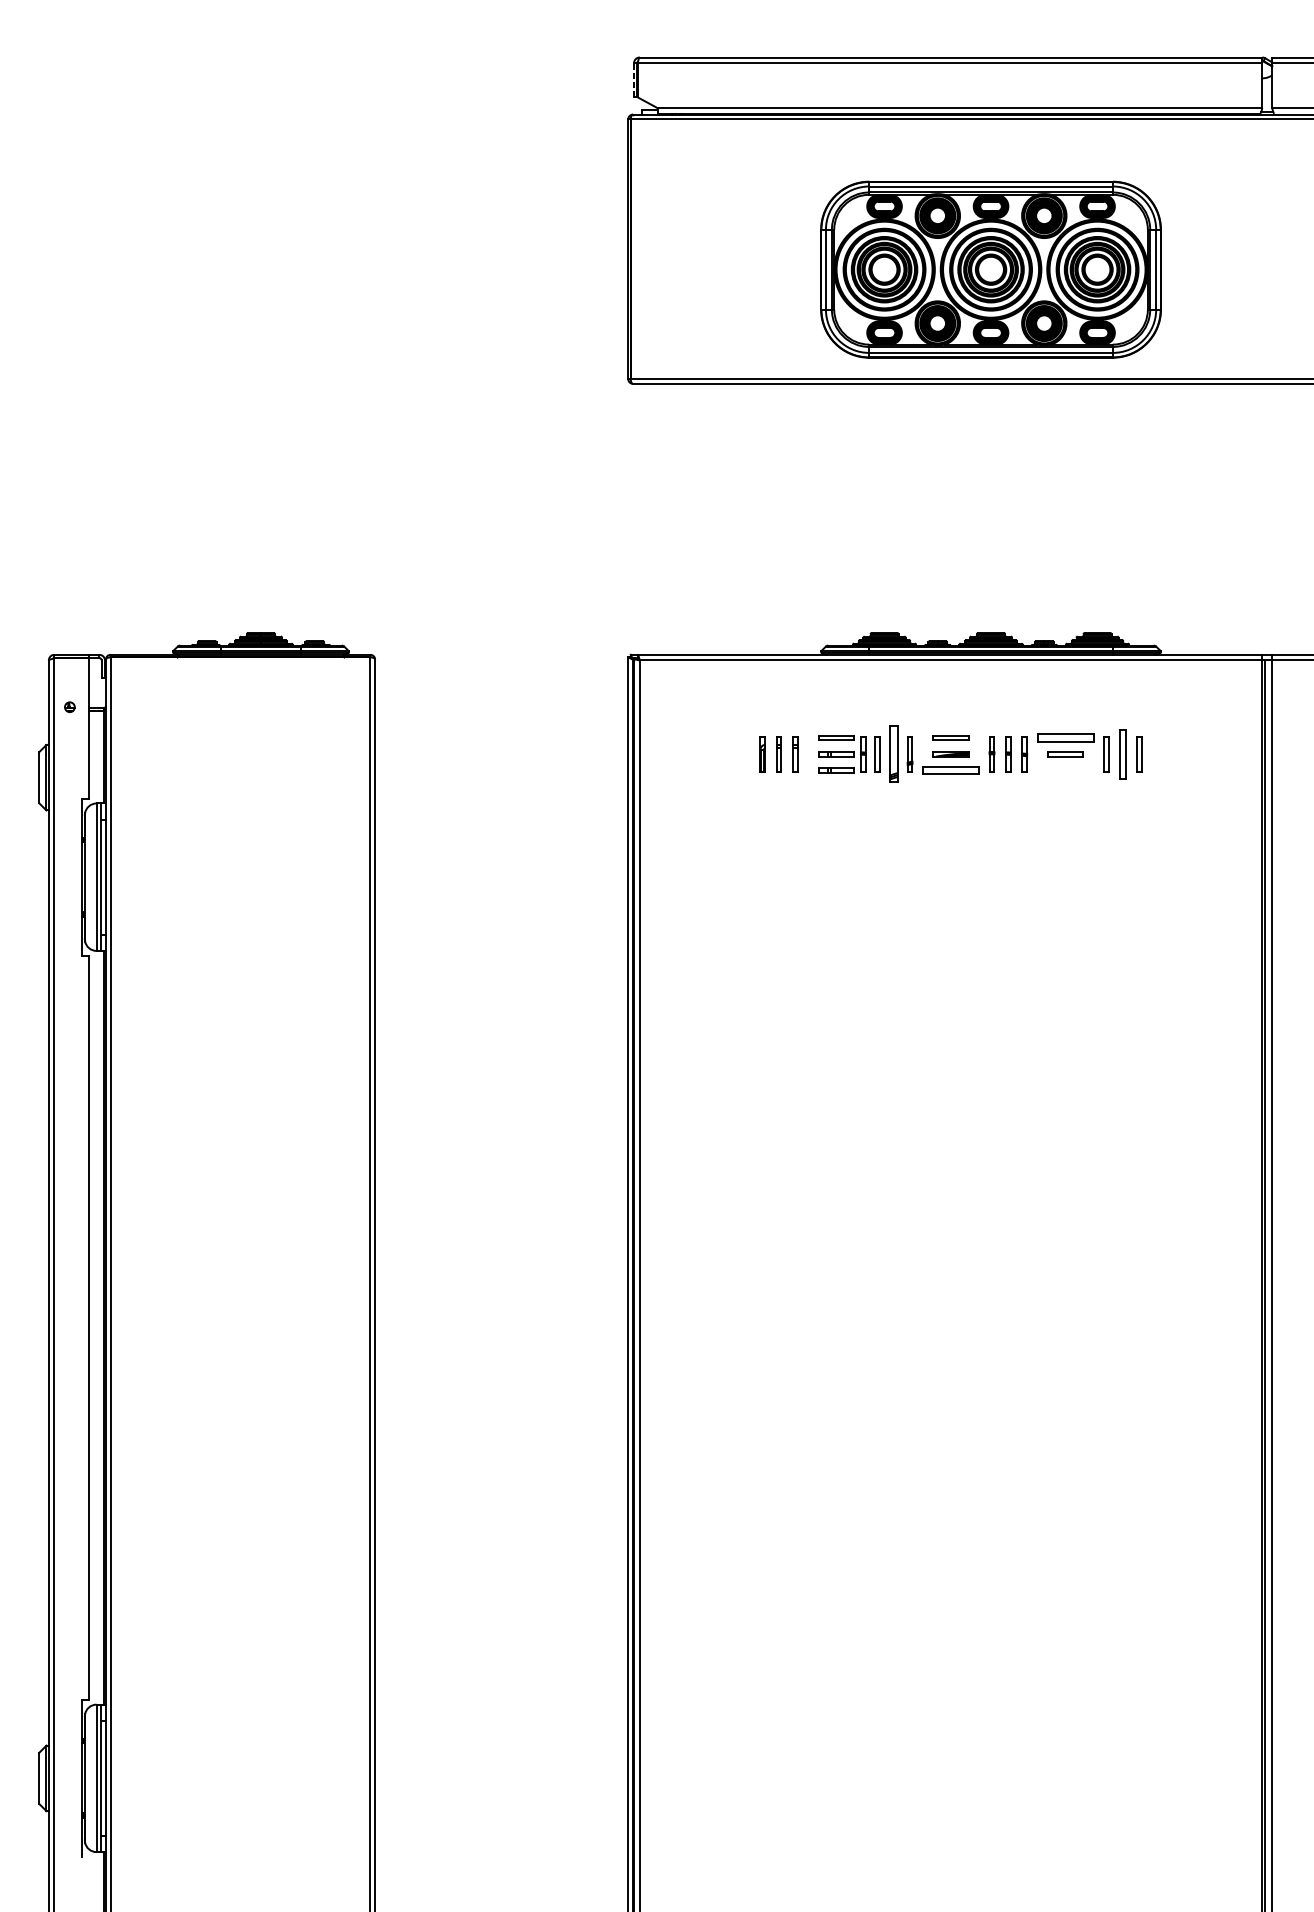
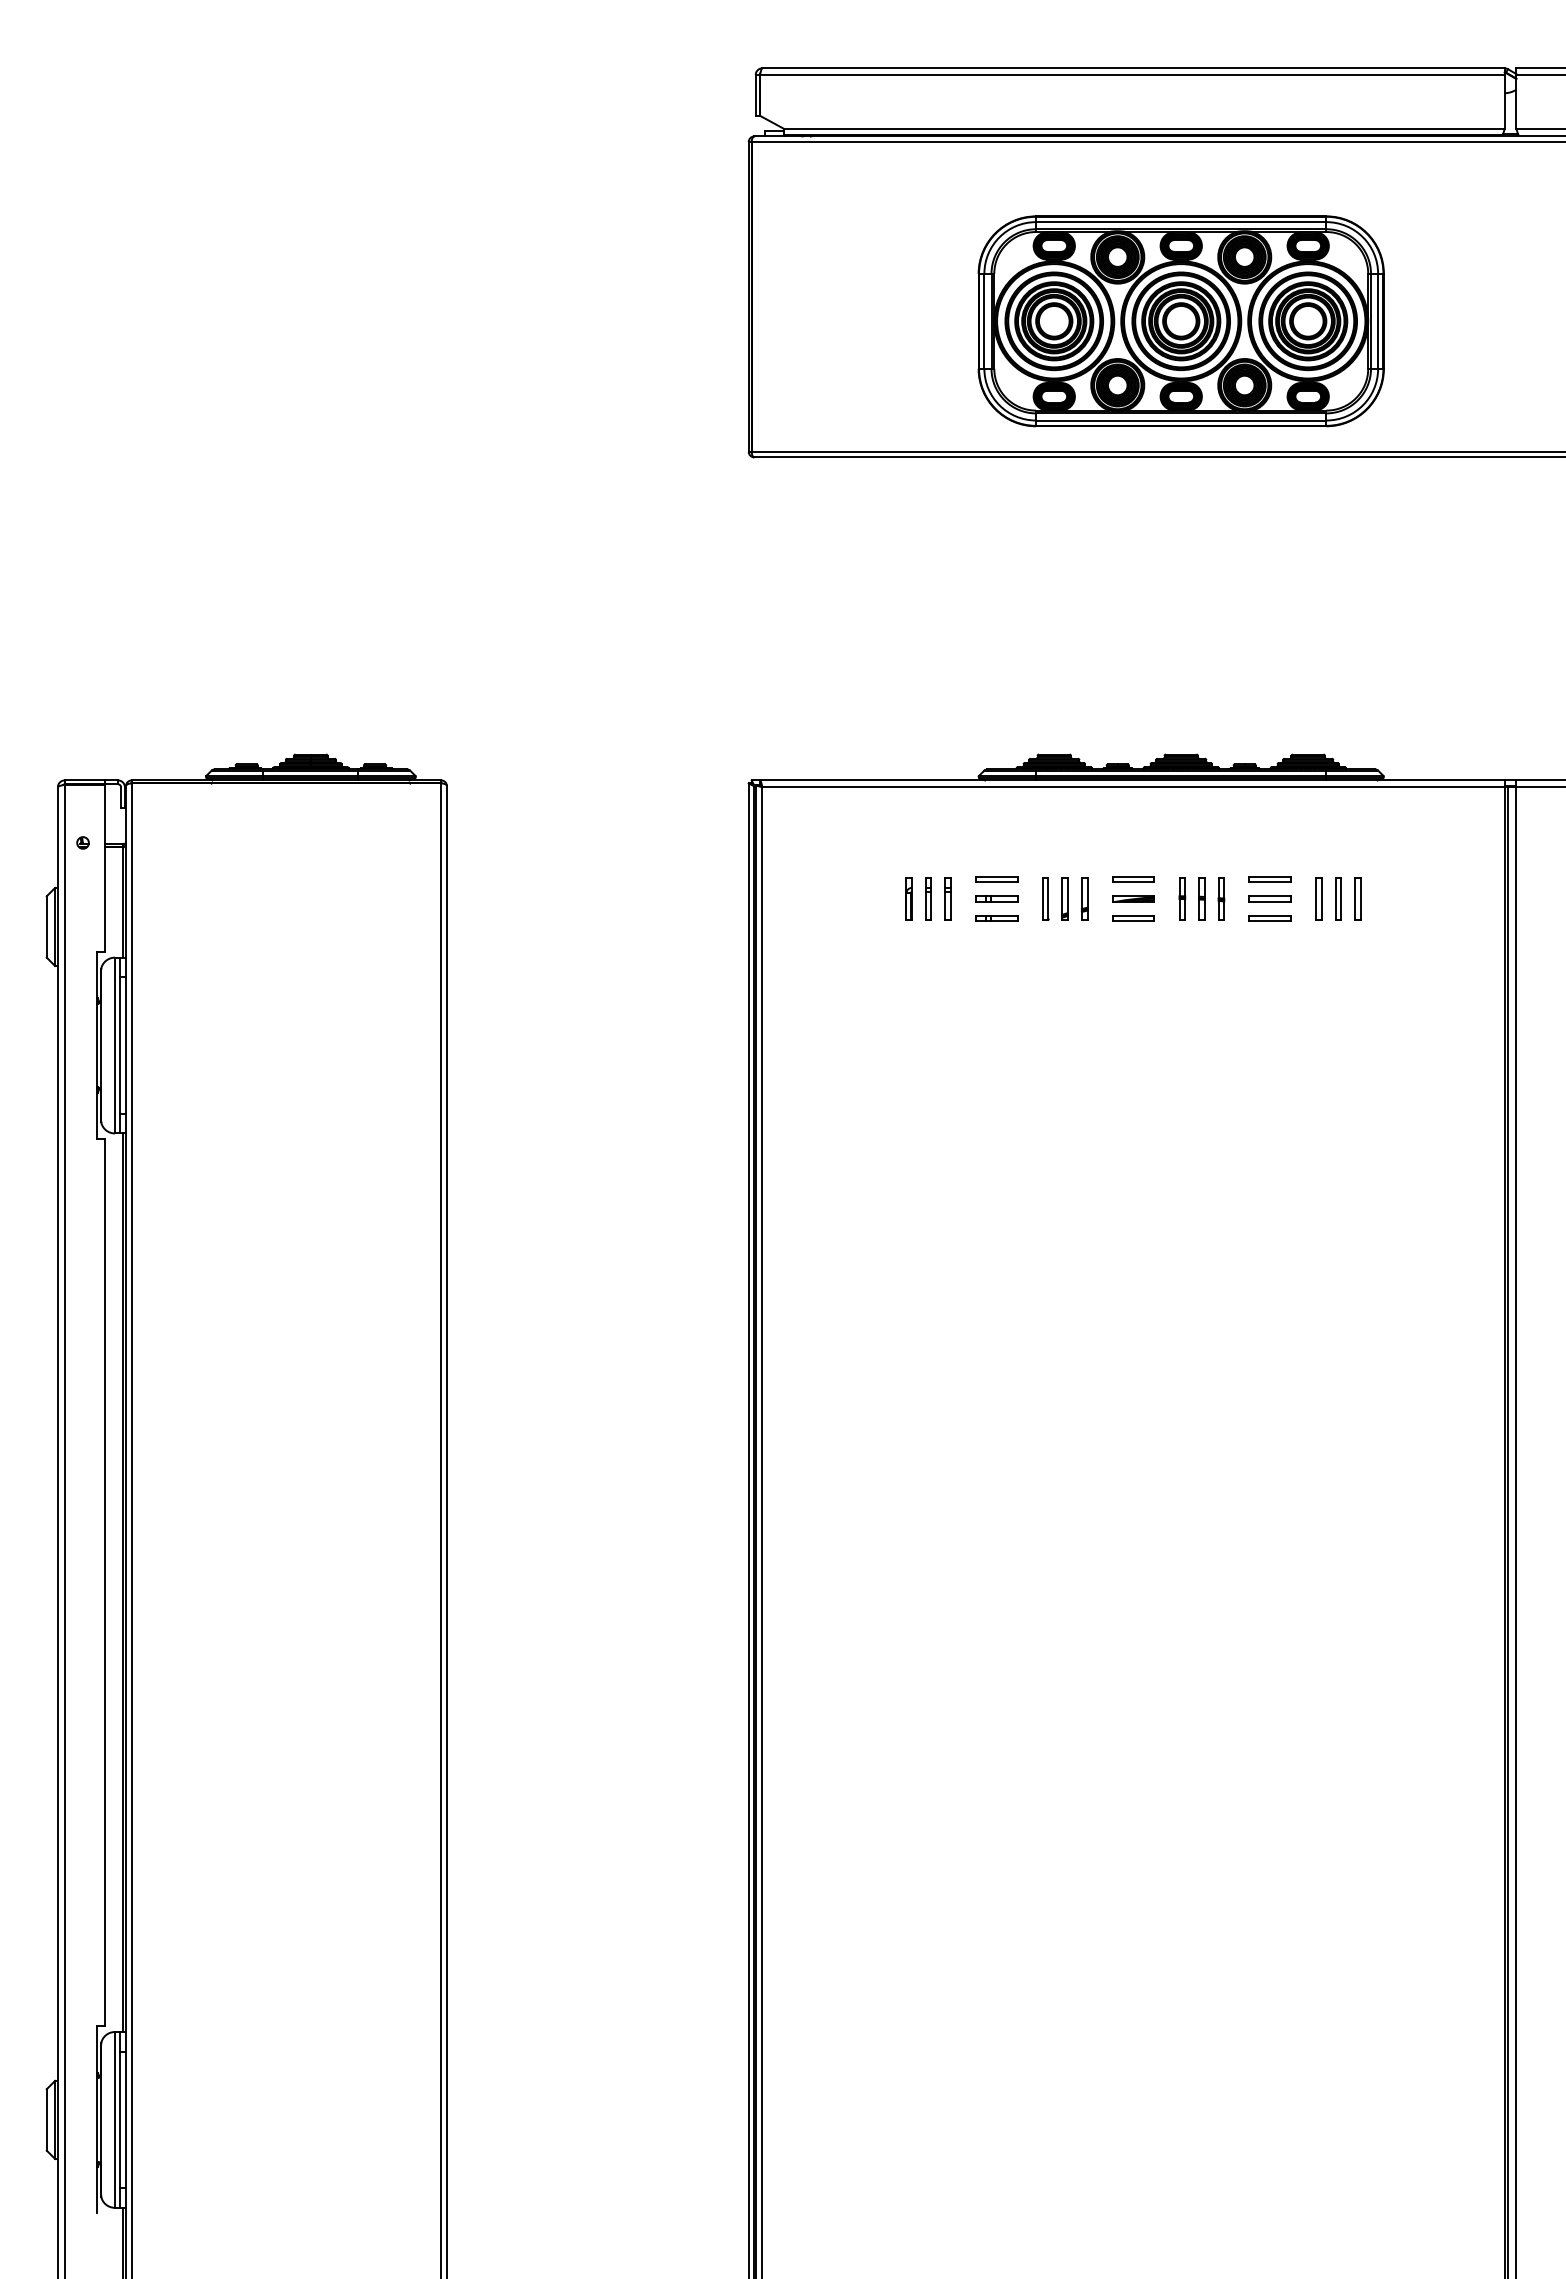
line: (633, 79) -> (755, 94), dashed -> solid
part: (1065, 737) -> (1269, 879), size x0.62
part: (862, 753) -> (1028, 898), removed
part: (893, 753) -> (1064, 898), size x0.62
part: (1122, 753) -> (1338, 898), size x0.71
part: (950, 770) -> (1133, 918), size x0.62
part: (1065, 770) -> (1269, 918), added

